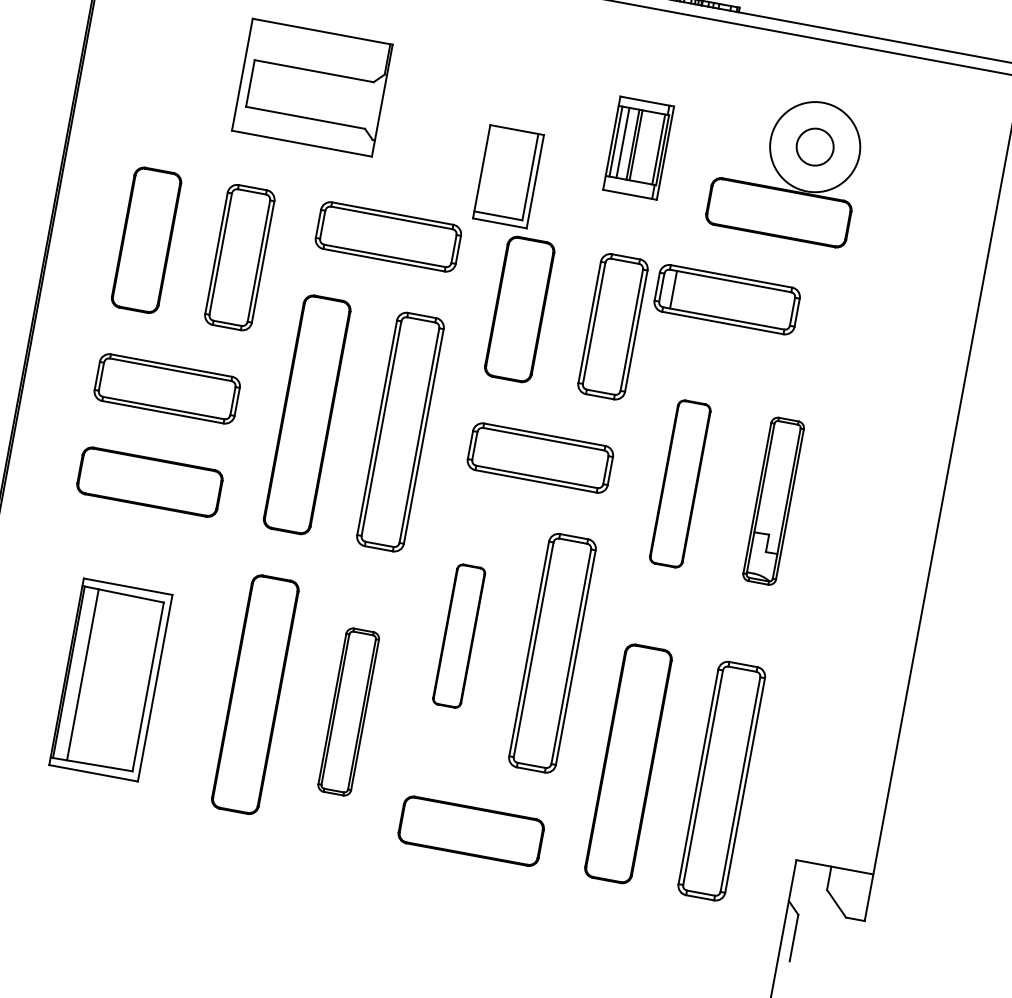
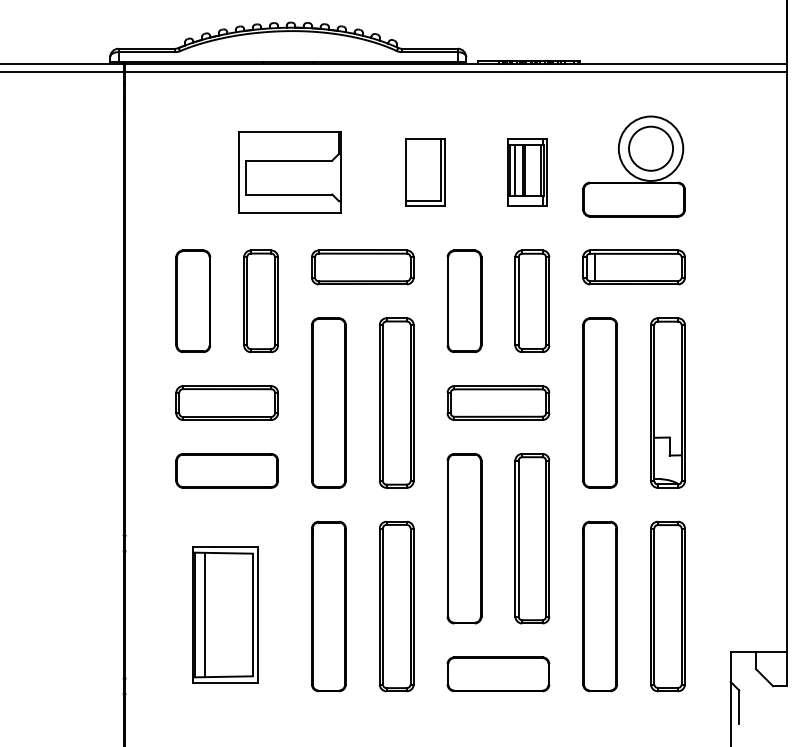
circle: (815, 146) -> (651, 148), size x1.67
part: (508, 176) -> (425, 172), moved
part: (726, 299) -> (633, 267), moved
part: (679, 483) -> (599, 402), size x1.43
part: (773, 500) -> (667, 402), size x1.43
part: (459, 635) -> (464, 538), size x1.67
part: (348, 711) -> (396, 606), size x1.43

